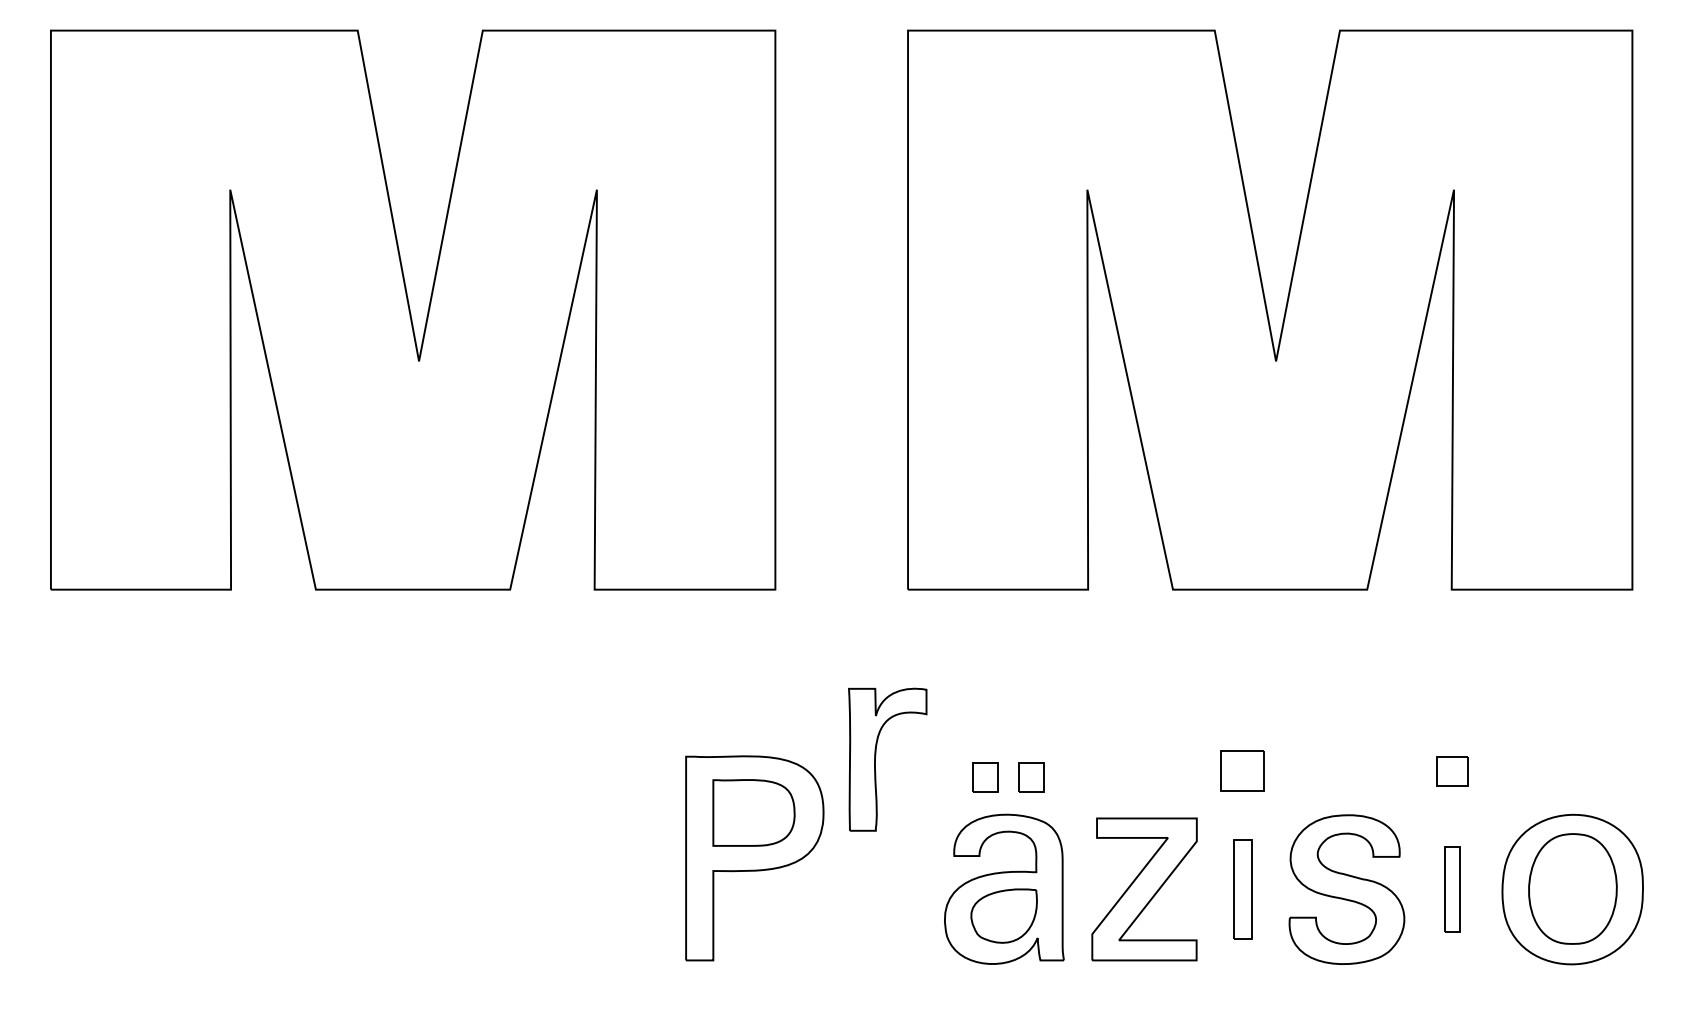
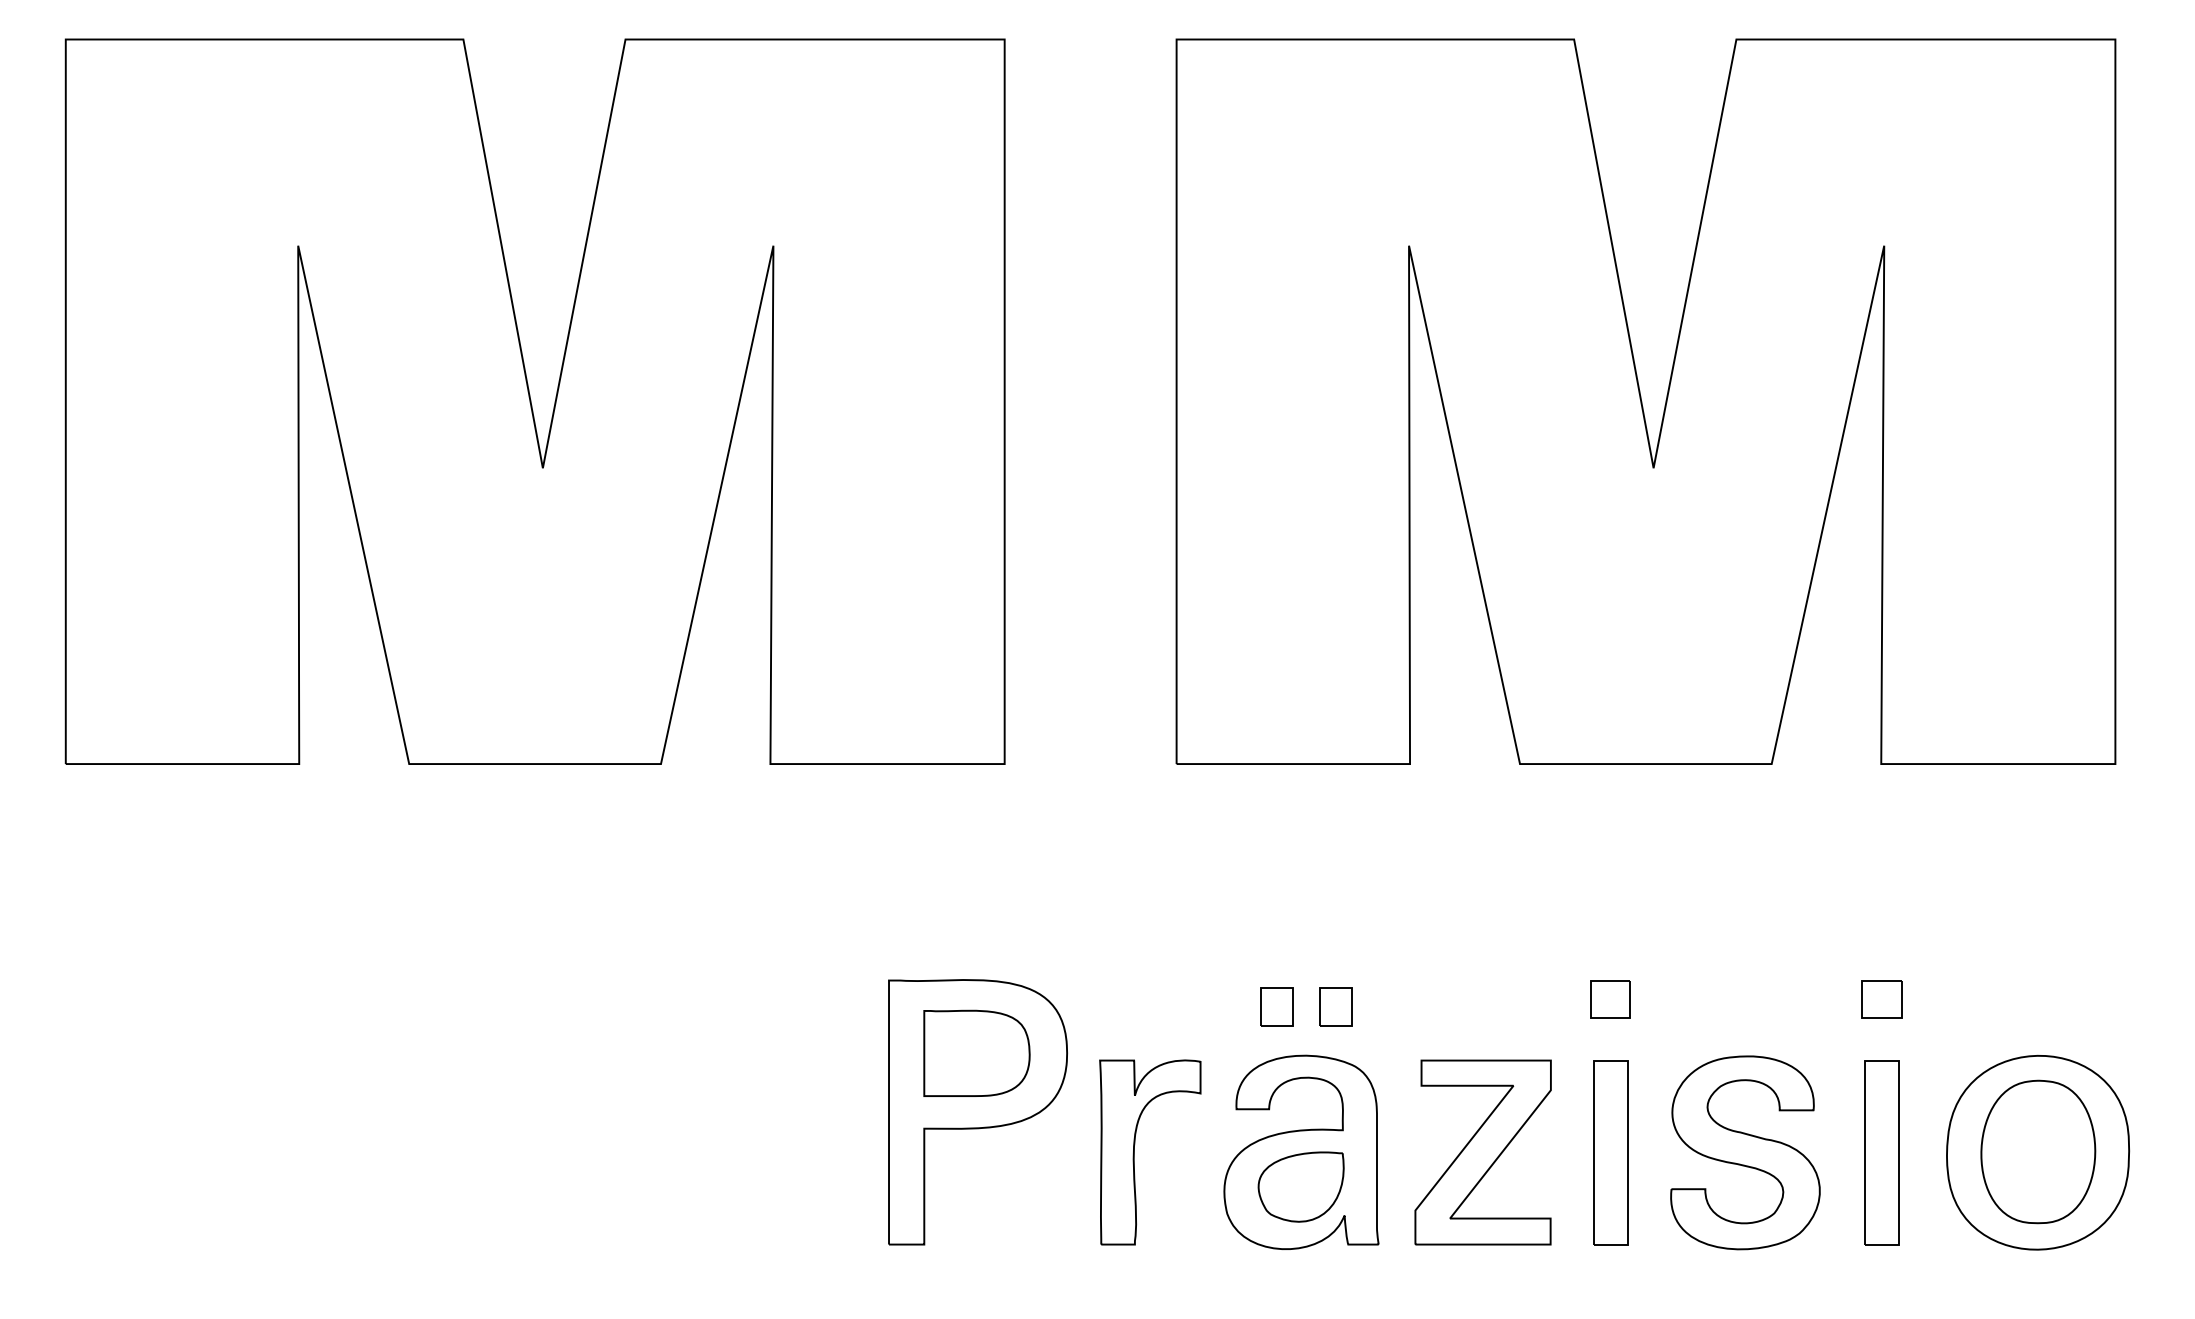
part: (875, 759) -> (1134, 1152), moved
part: (1242, 771) -> (1610, 999), size x0.71
part: (1242, 889) -> (1610, 1152), size x1.43
part: (1451, 889) -> (1881, 1152), size x1.67

